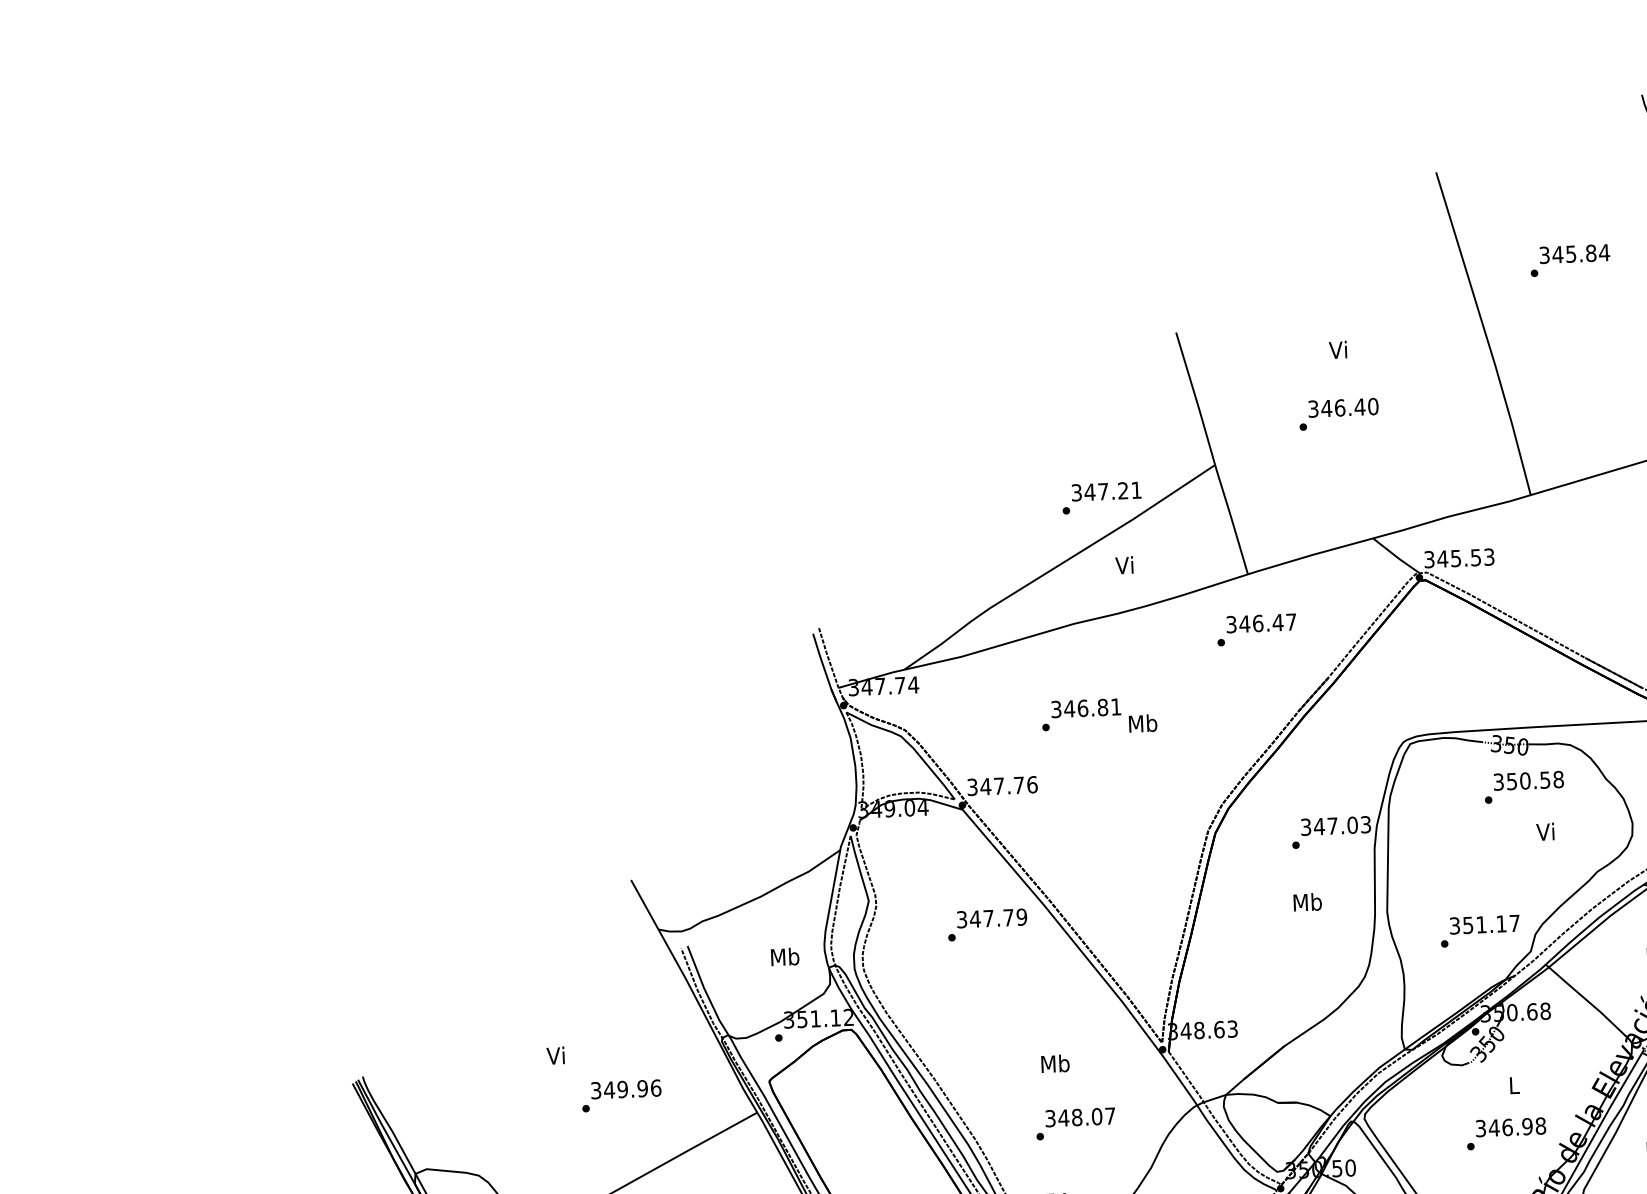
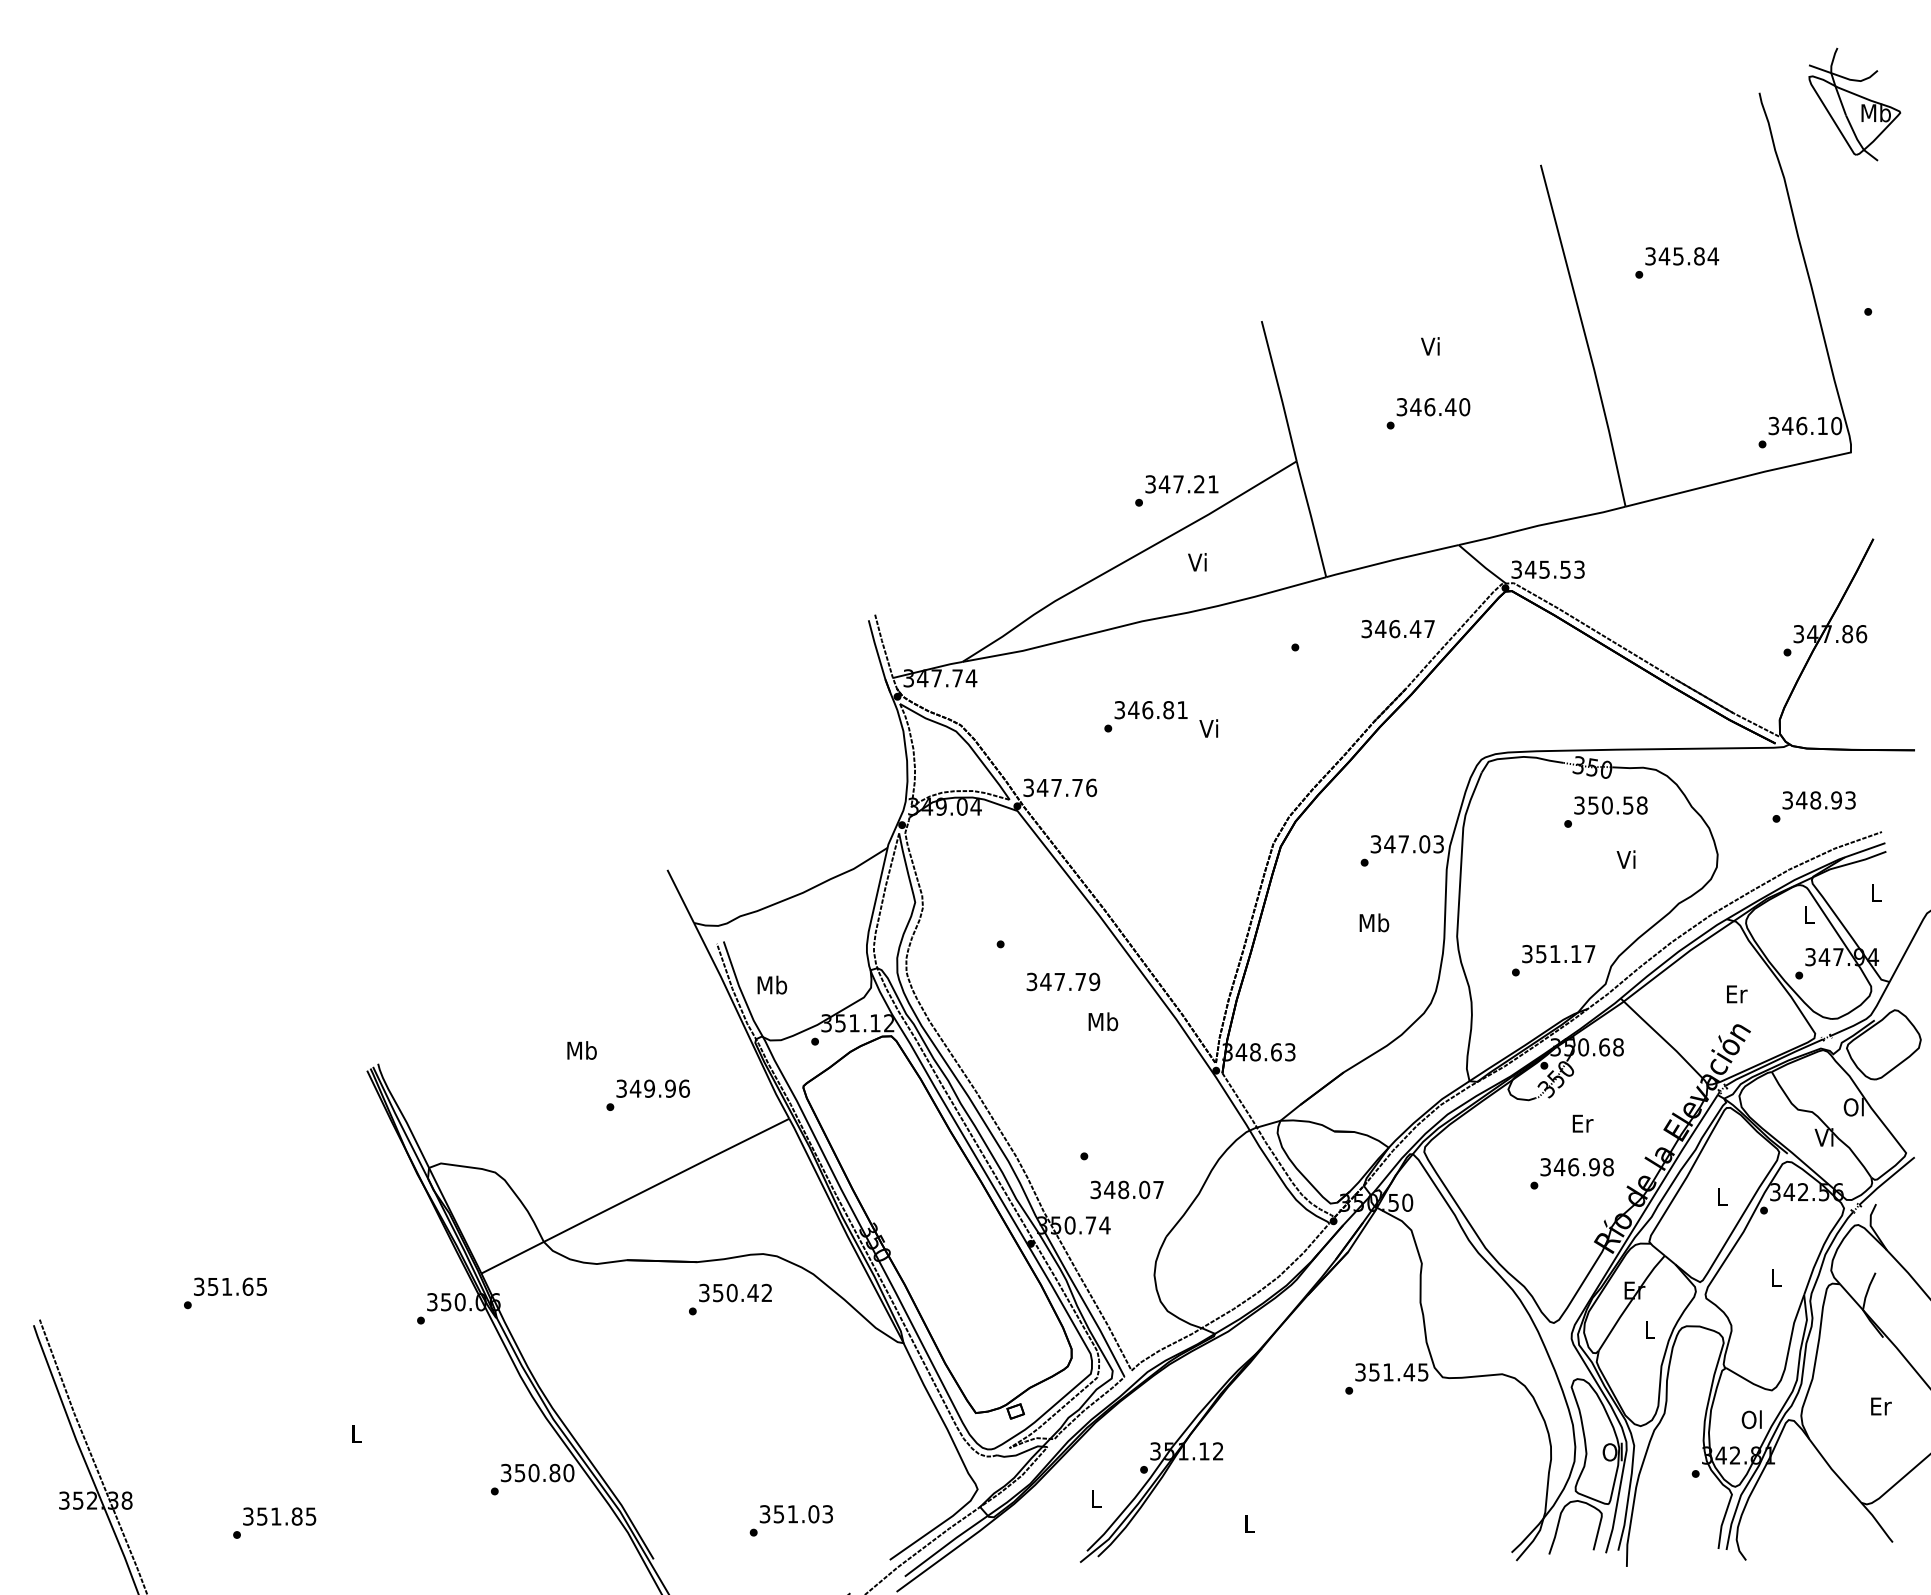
text: (1260, 623) -> (1397, 629), moved
text: (1142, 723) -> (1209, 728), Mb -> Vi
text: (992, 918) -> (1063, 981), moved
text: (785, 956) -> (772, 984), moved
text: (556, 1055) -> (581, 1050), Vi -> Mb
text: (1055, 1063) -> (1103, 1021), moved
text: (1514, 1085) -> (1582, 1123), L -> Er
text: (1079, 1116) -> (1126, 1189), moved

